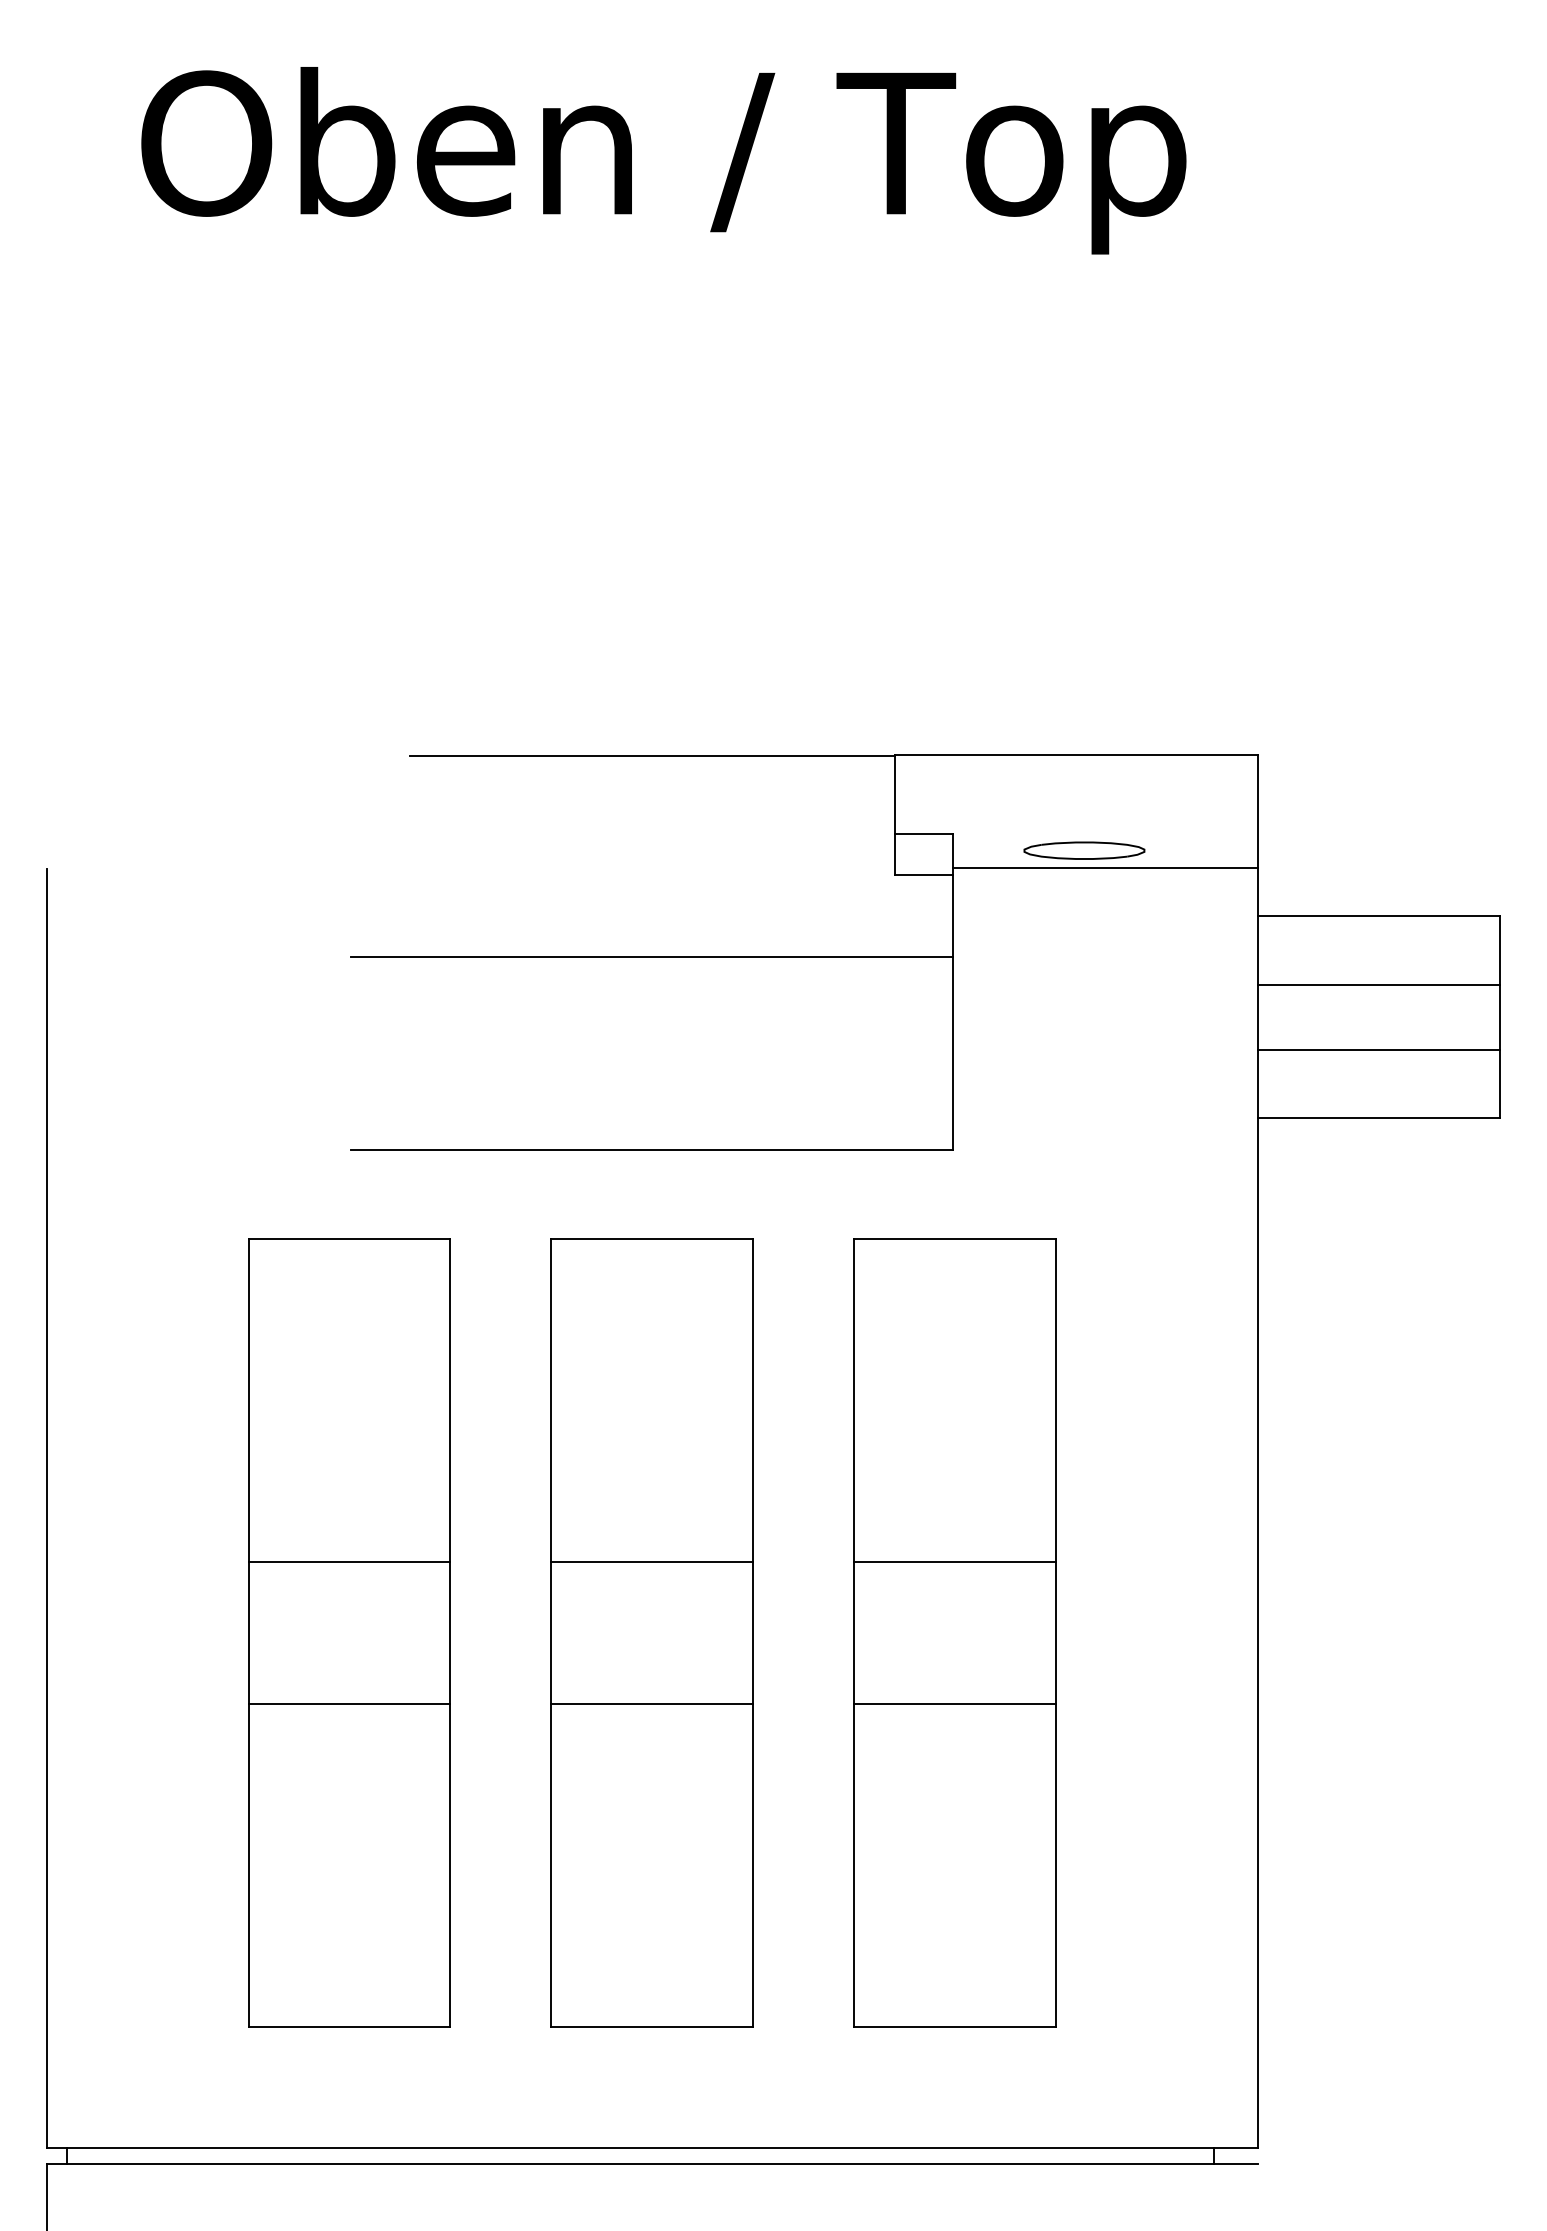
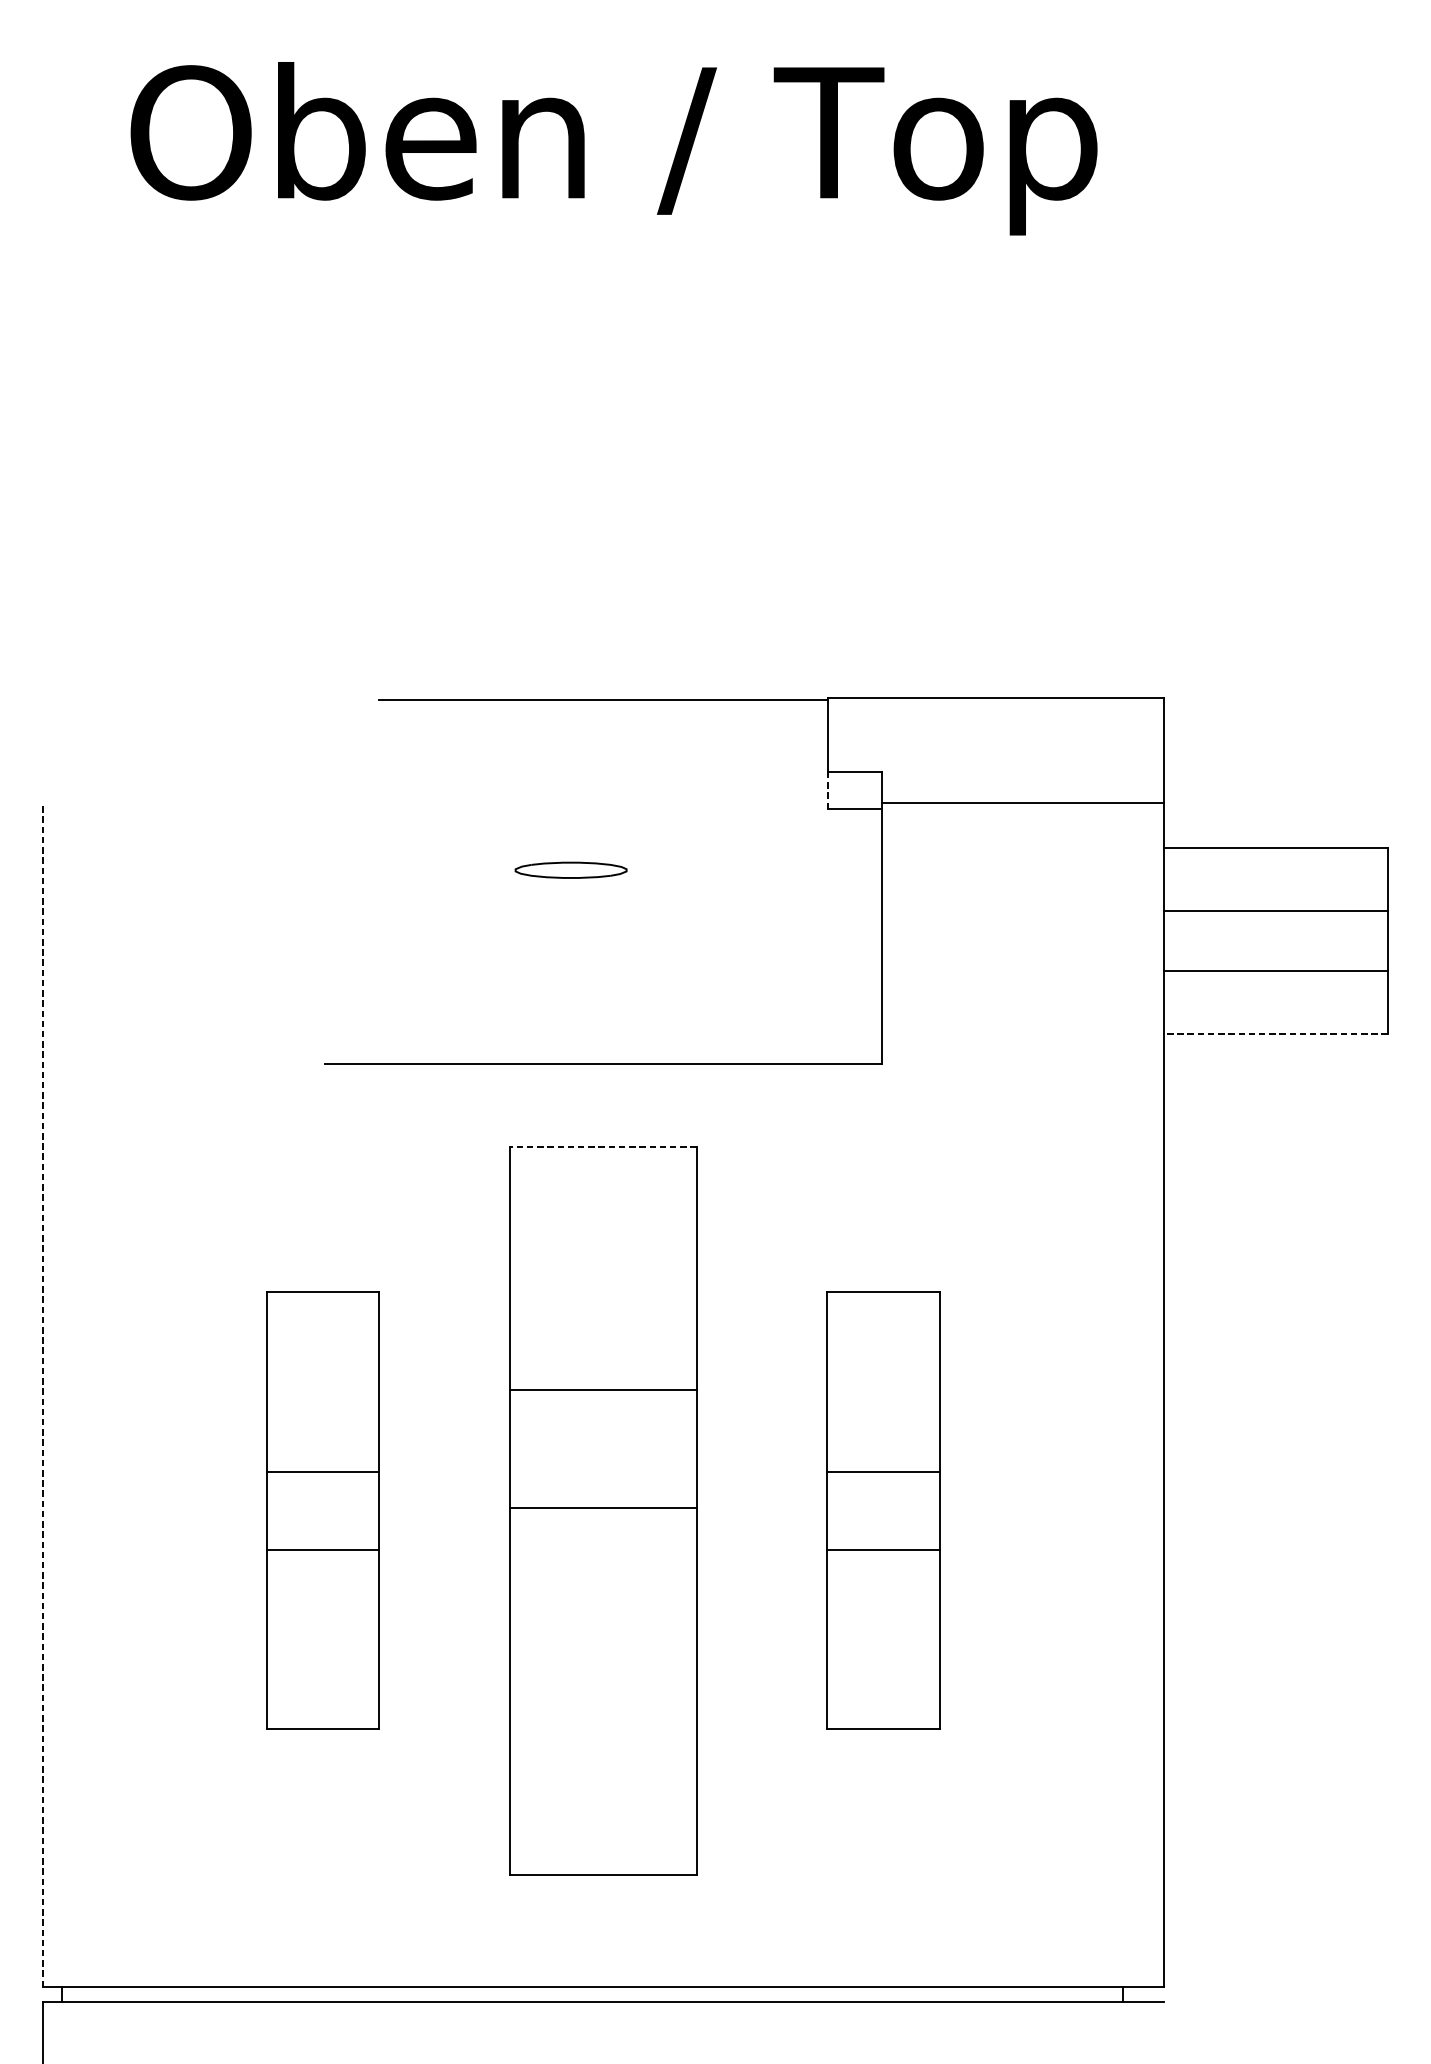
part: (1084, 850) -> (571, 870), moved
line: (894, 853) -> (827, 789), solid -> dashed
line: (652, 956) -> (603, 884), removed
line: (1378, 1118) -> (1275, 1034), solid -> dashed
line: (652, 1239) -> (603, 1146), solid -> dashed
line: (46, 1508) -> (42, 1395), solid -> dashed
line: (652, 1562) -> (603, 1390), moved
part: (349, 1632) -> (323, 1510), size x0.6
part: (954, 1632) -> (882, 1510), size x0.6
line: (652, 1703) -> (603, 1507), moved

